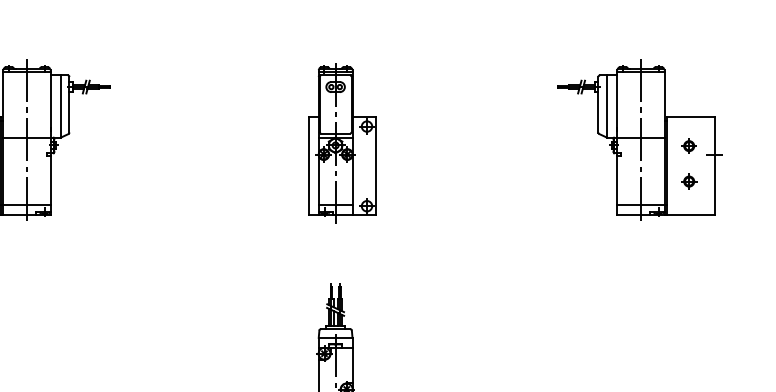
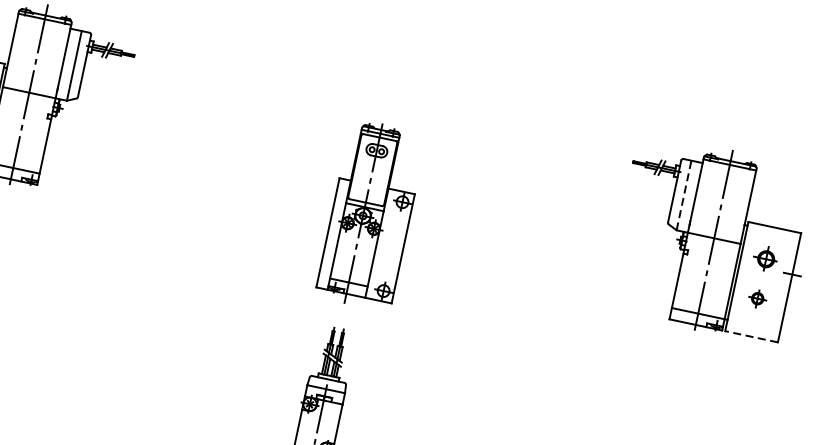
line: (607, 105) -> (684, 194), solid -> dashed
part: (342, 143) -> (371, 215), moved
part: (688, 145) -> (765, 258), size x1.4
line: (690, 215) -> (751, 336), solid -> dashed

